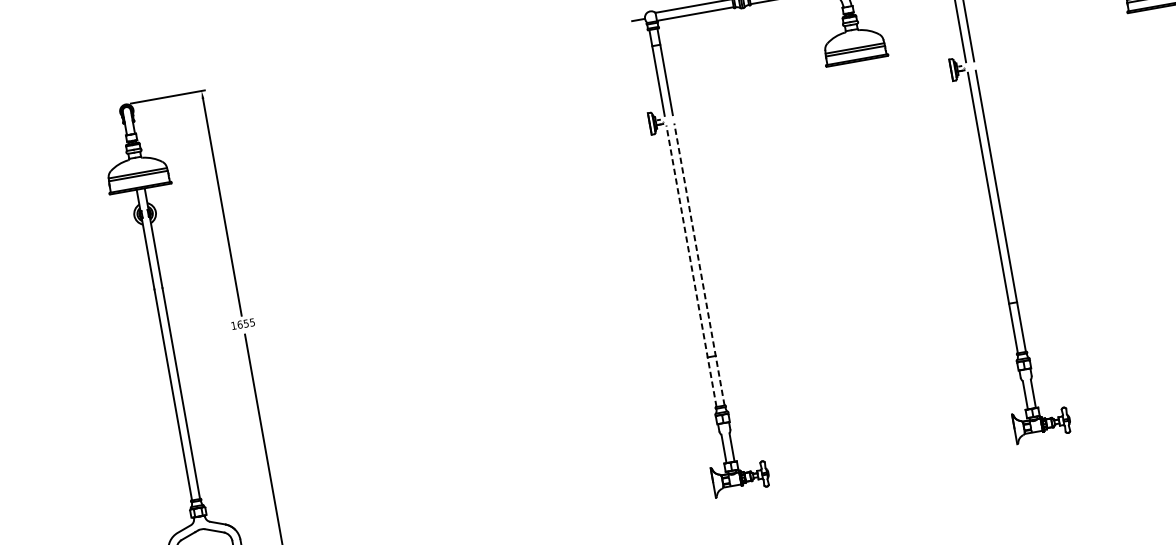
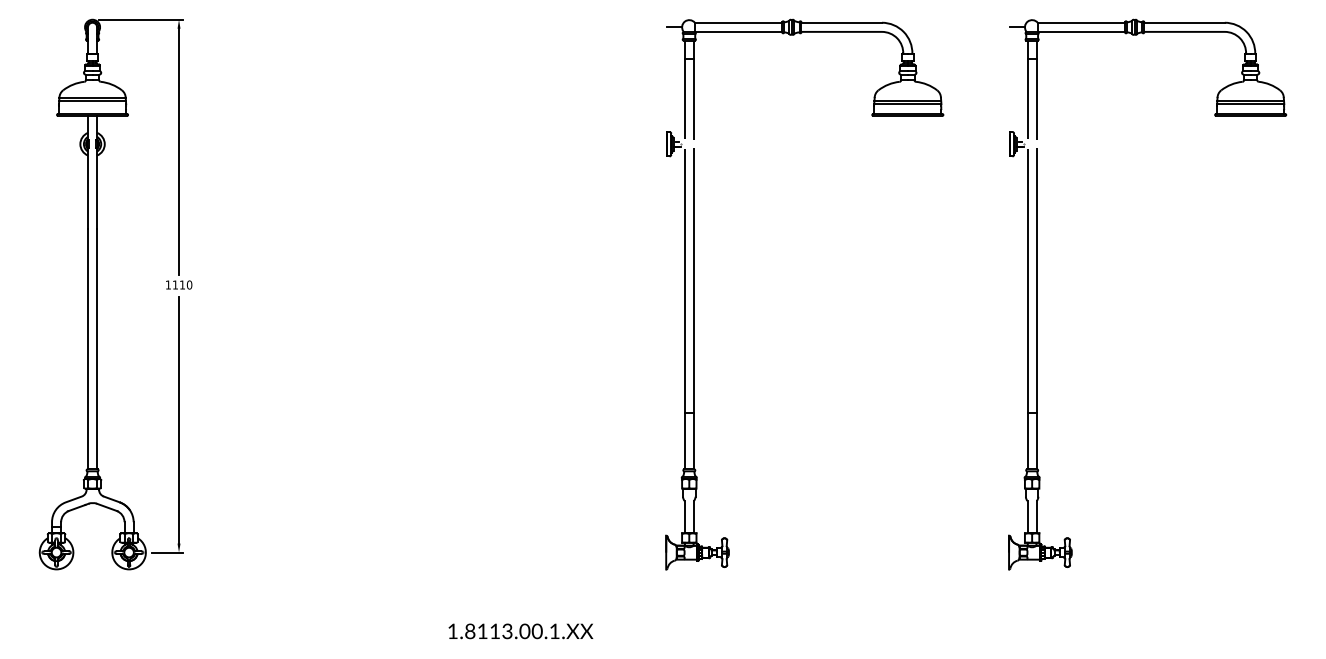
line: (698, 263) -> (693, 307), dashed -> solid
line: (691, 265) -> (684, 308), dashed -> solid
text: (246, 323) -> (182, 284), 1655 -> 1110

